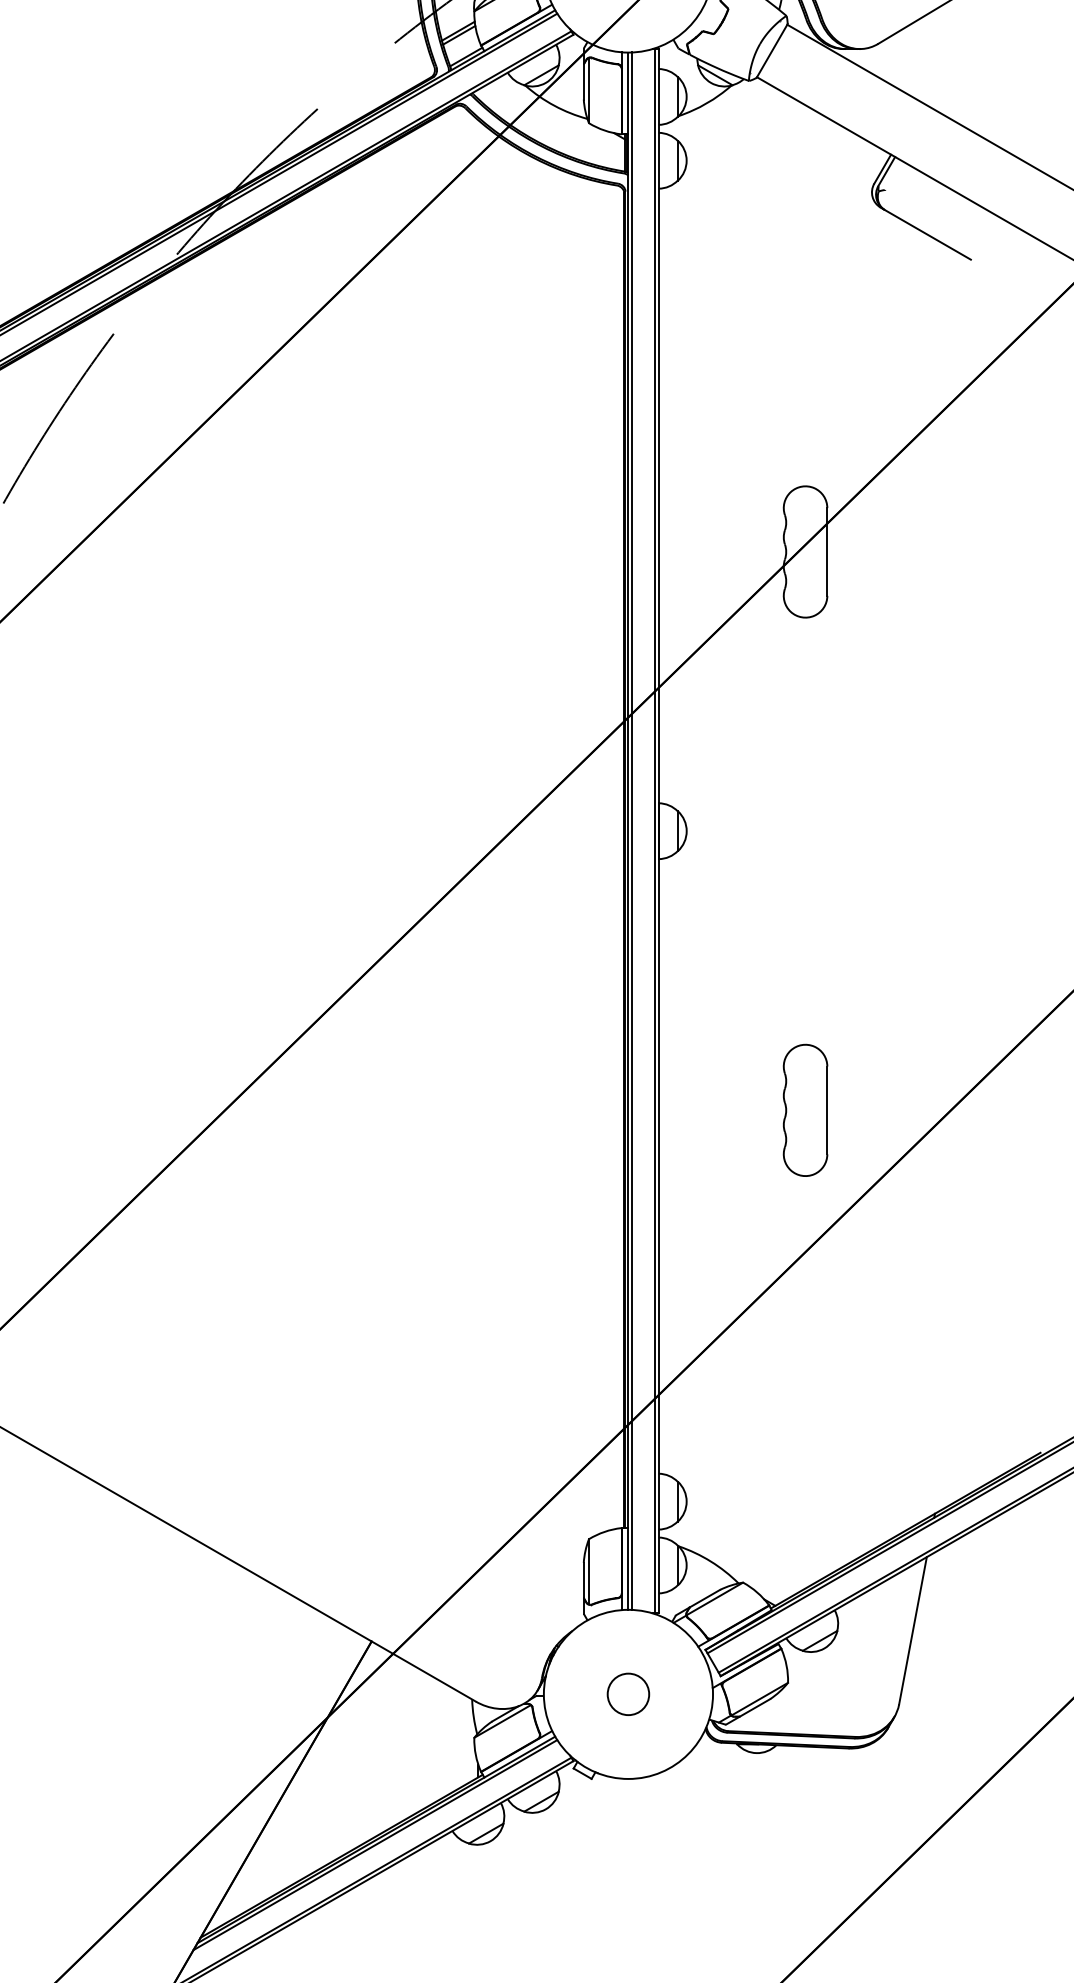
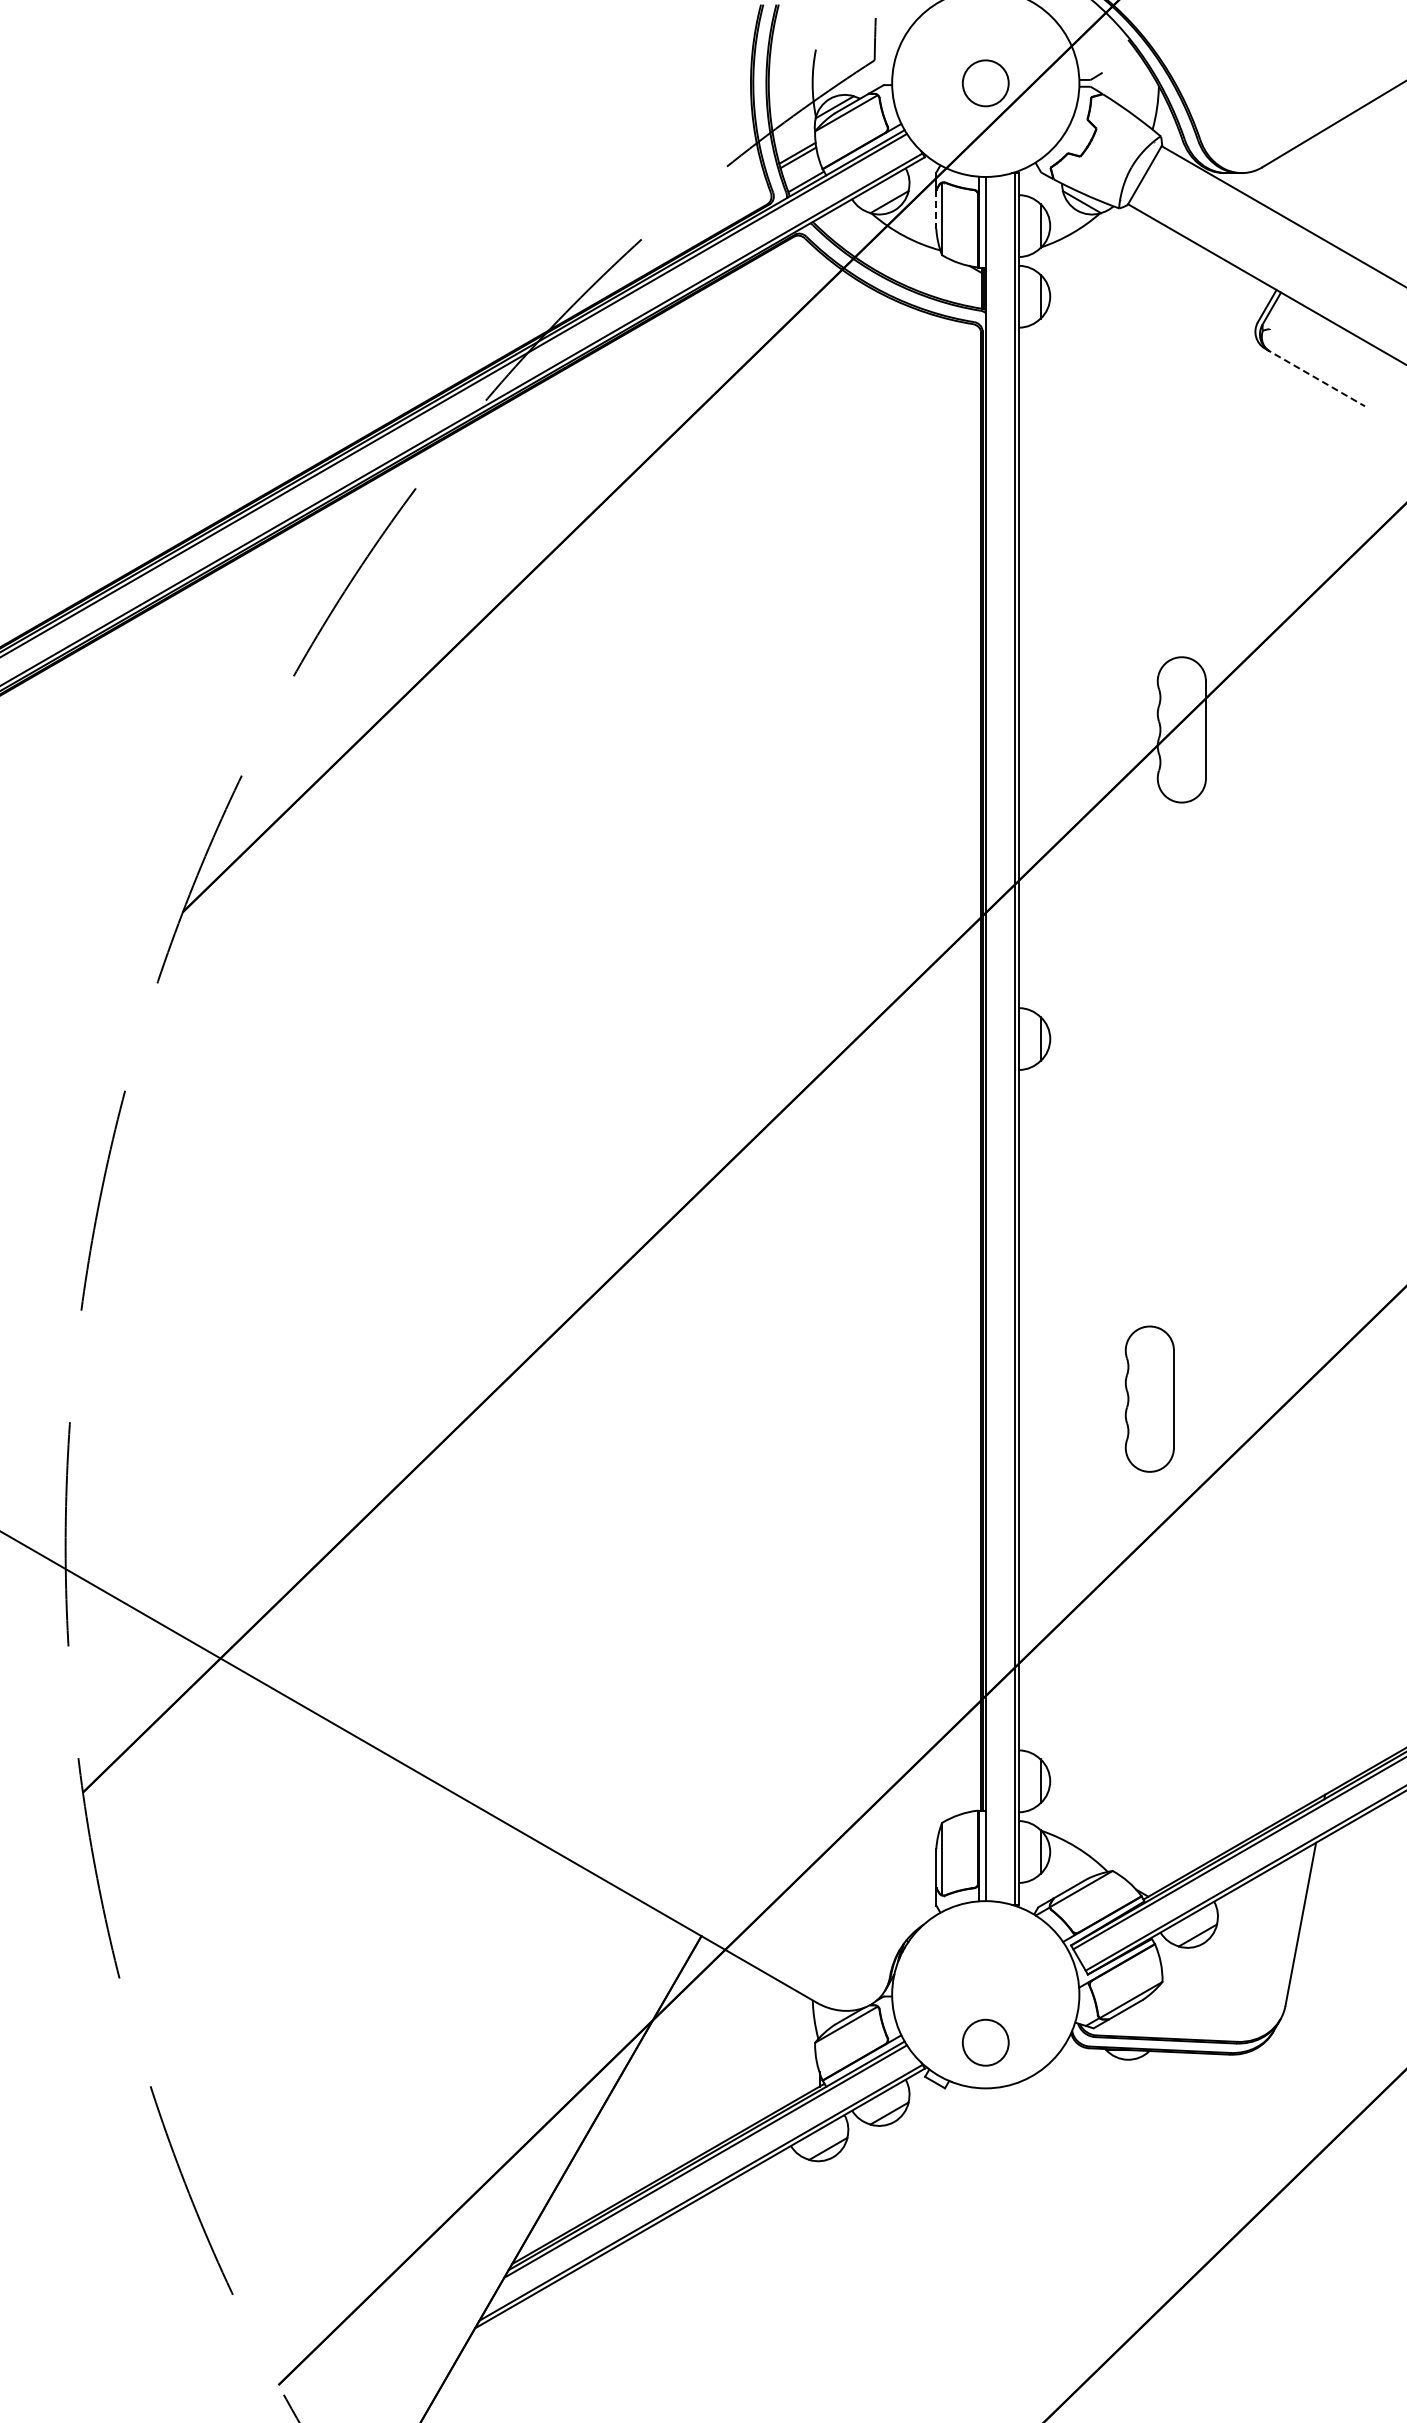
line: (583, 82) -> (936, 210), solid -> dashed
line: (926, 233) -> (1315, 377), solid -> dashed
line: (632, 830) -> (990, 1038), removed
part: (805, 1109) -> (1149, 1398), moved
circle: (628, 1694) -> (985, 2042), moved

